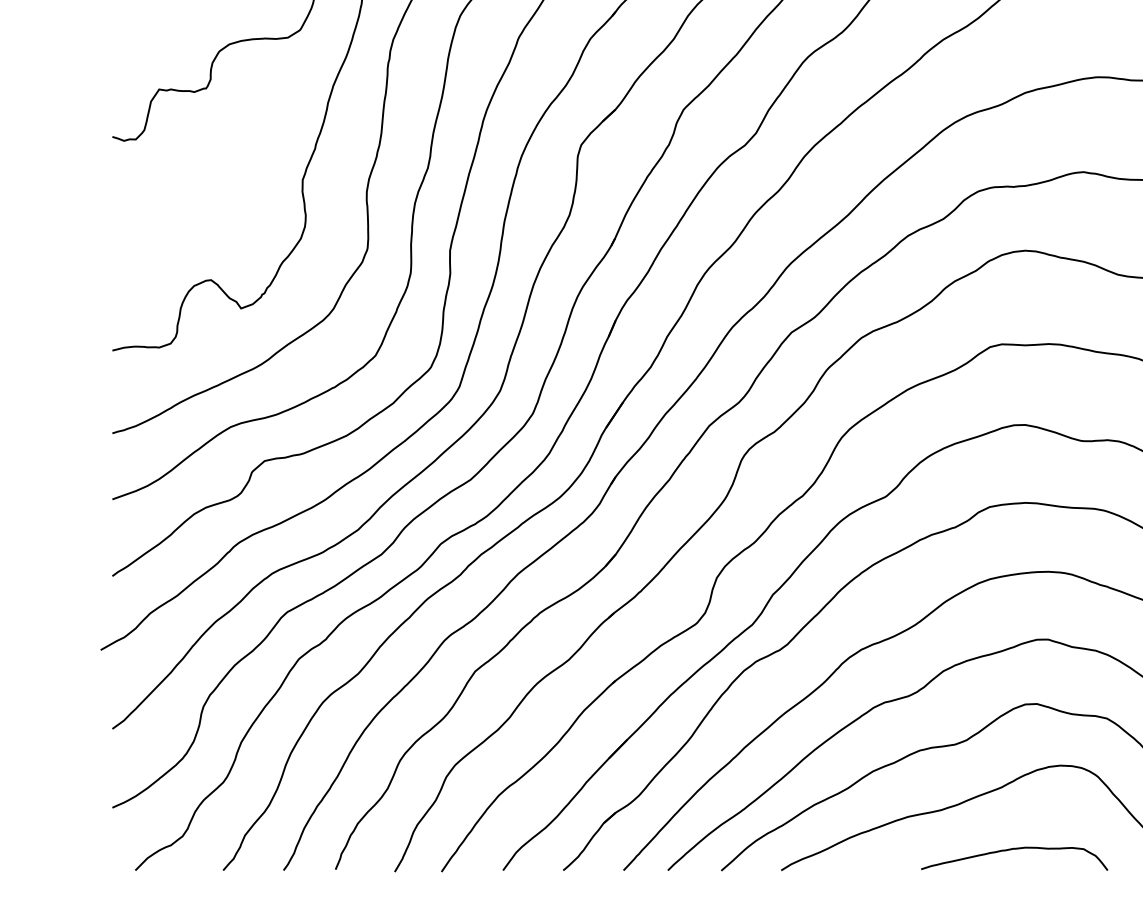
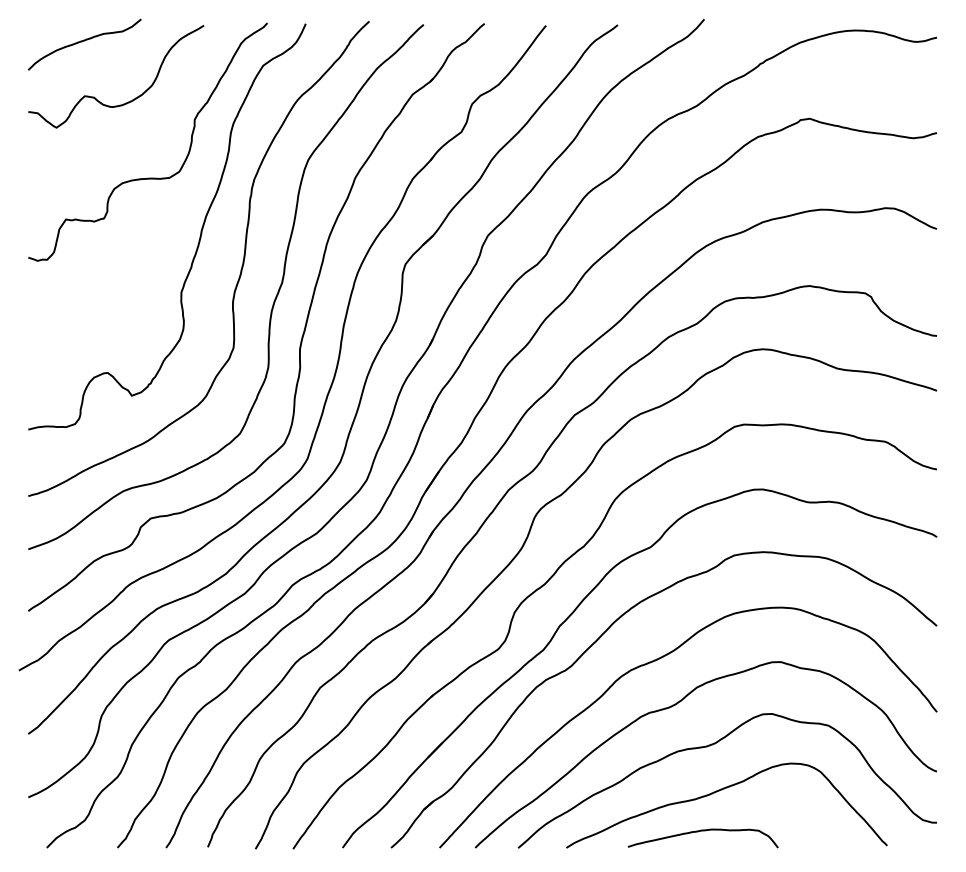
curve: (1013, 850) -> (702, 831), moved

